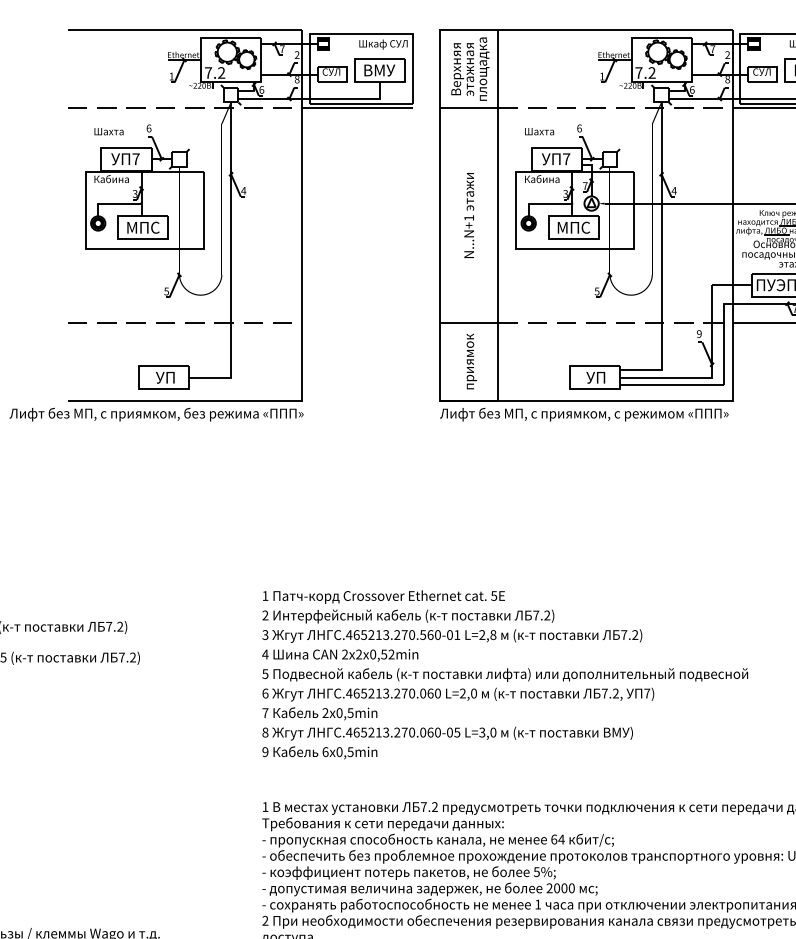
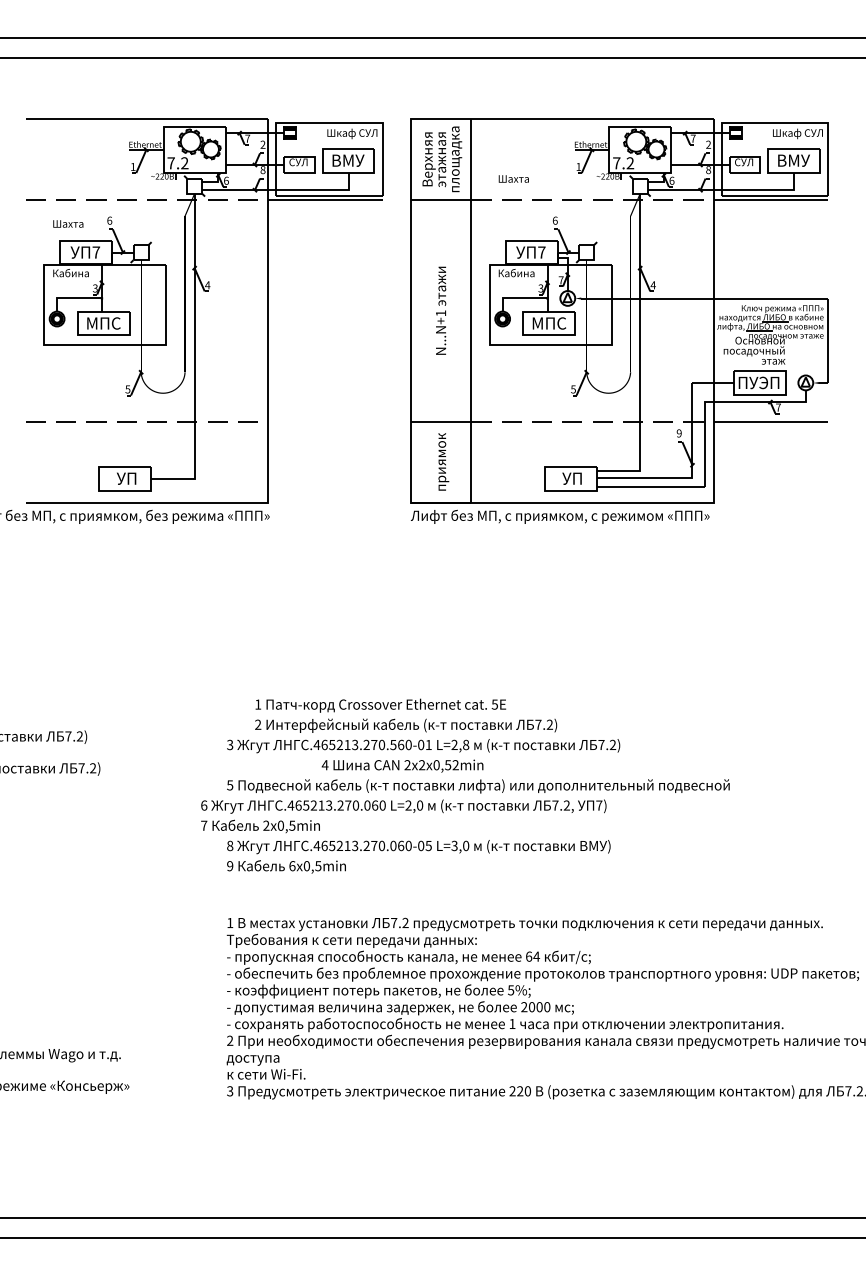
text: (539, 131) -> (513, 178), moved
text: (408, 606) -> (406, 715), moved
text: (340, 654) -> (402, 765), moved
text: (458, 703) -> (403, 815), moved

